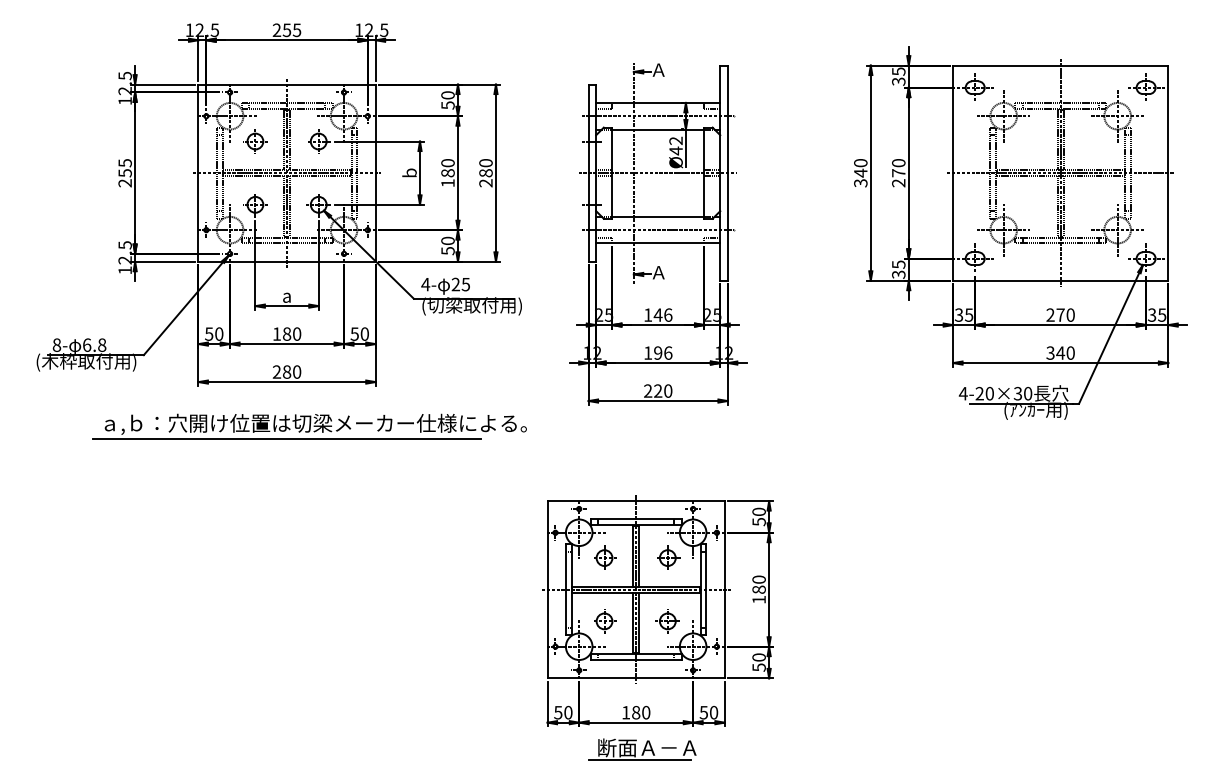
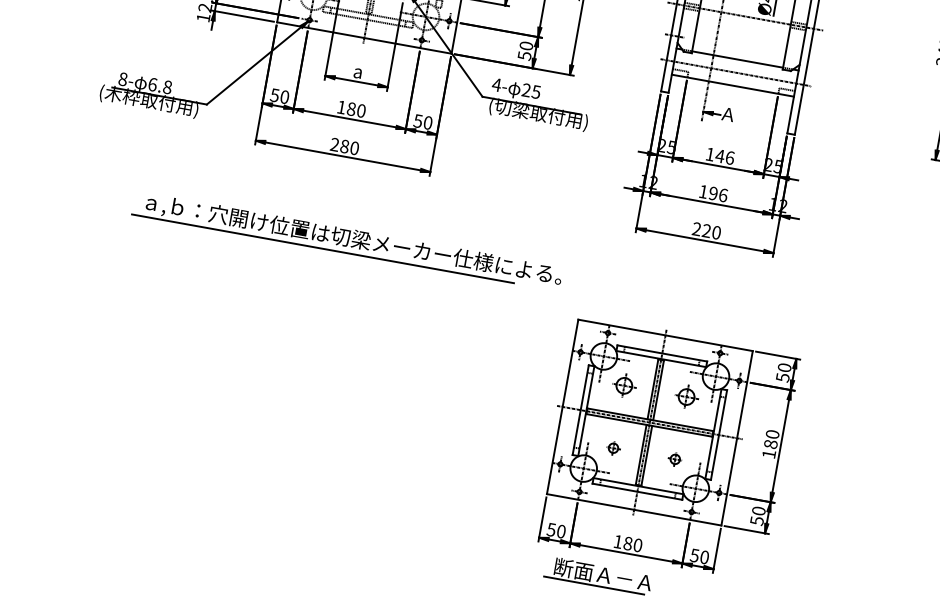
part: (309, 426) -> (347, 240), moved
part: (605, 621) -> (614, 448), size x0.6
part: (667, 621) -> (675, 459), size x0.6
part: (642, 749) -> (598, 575), moved

